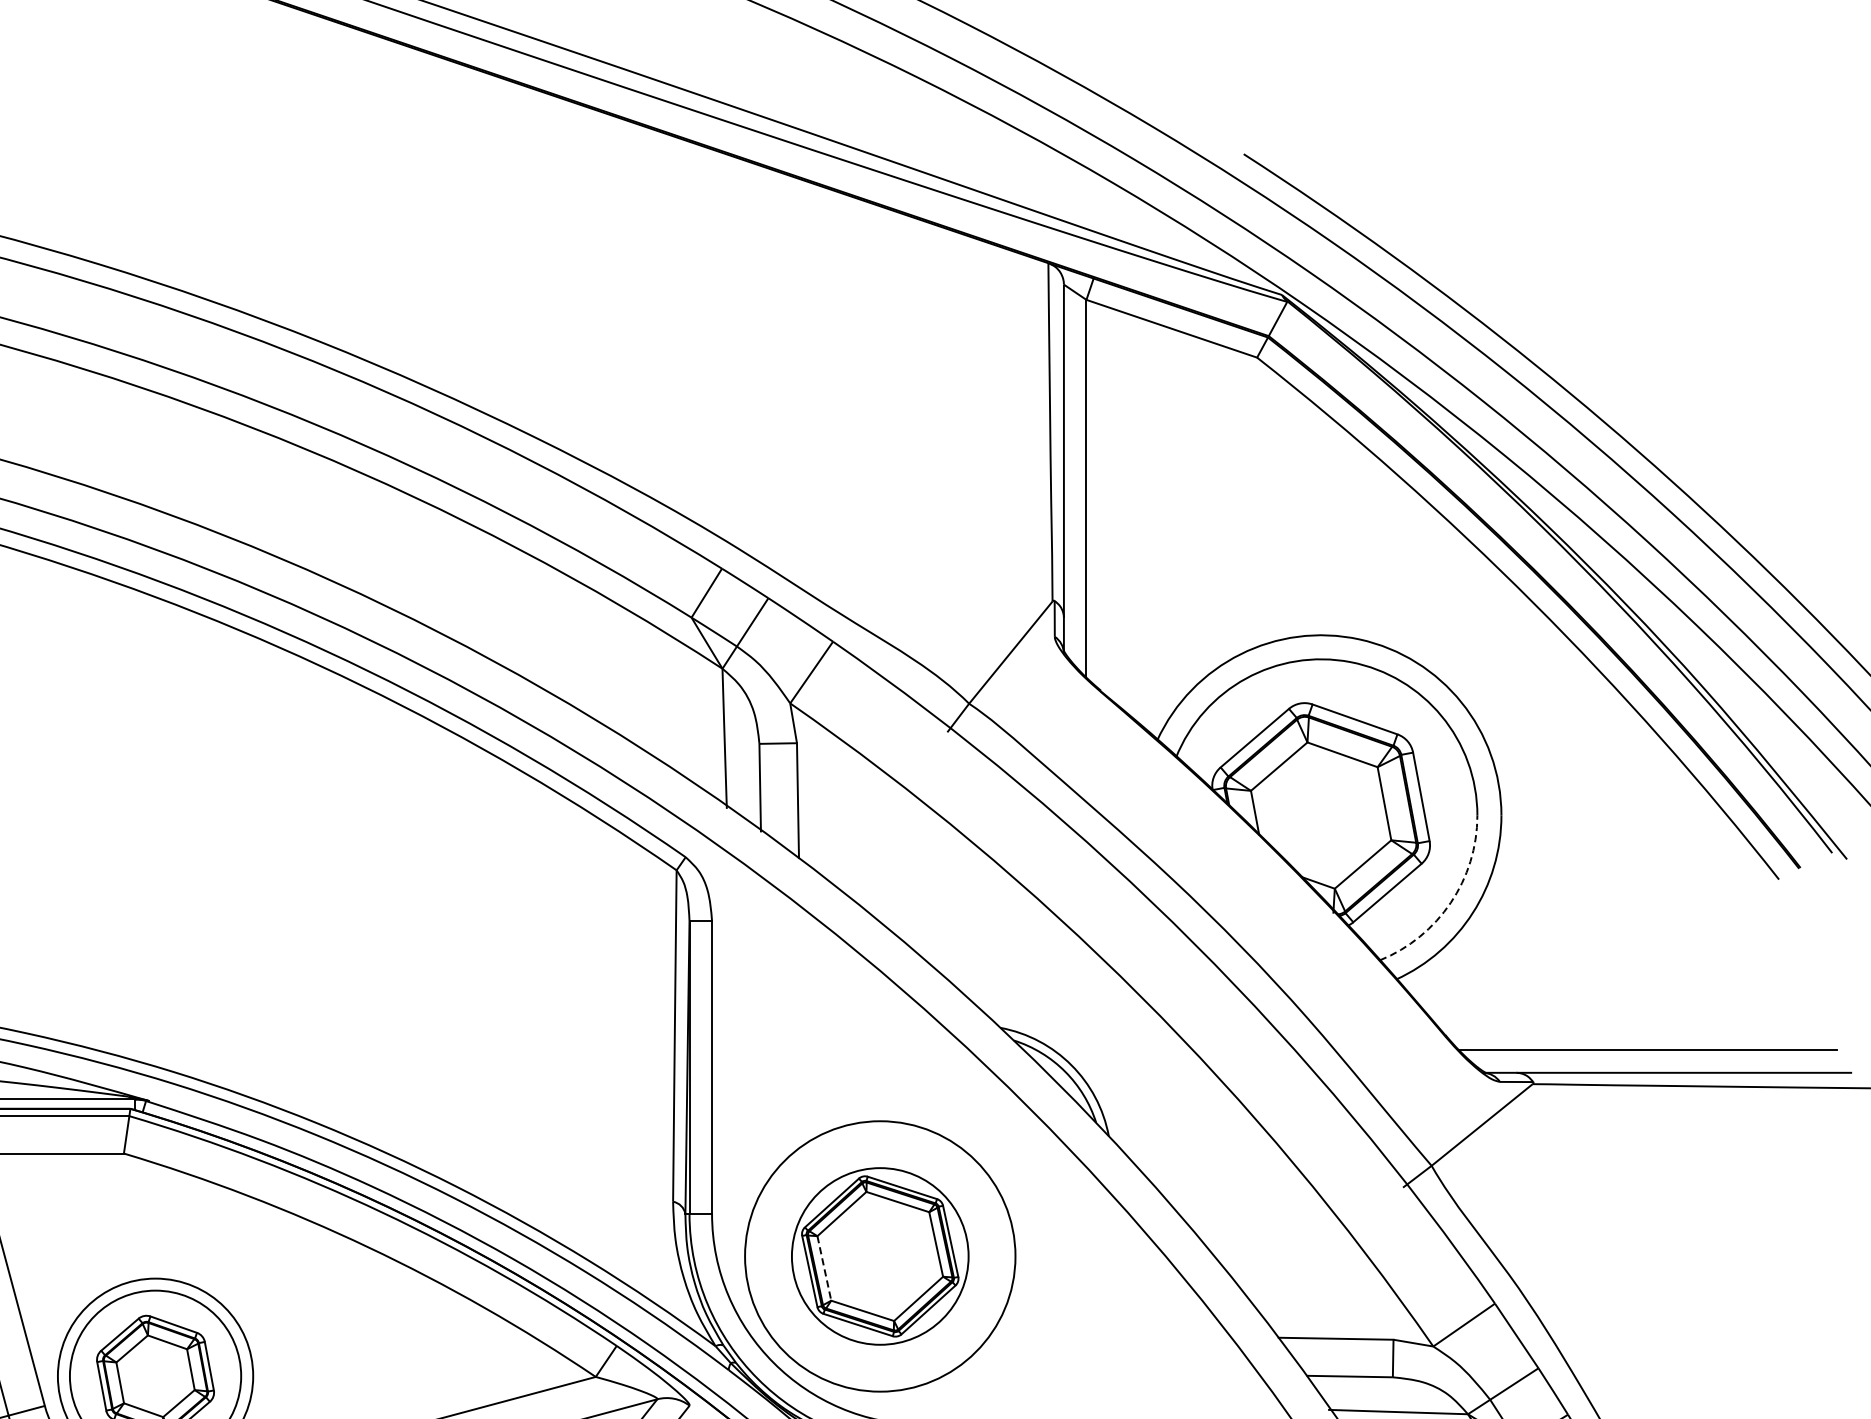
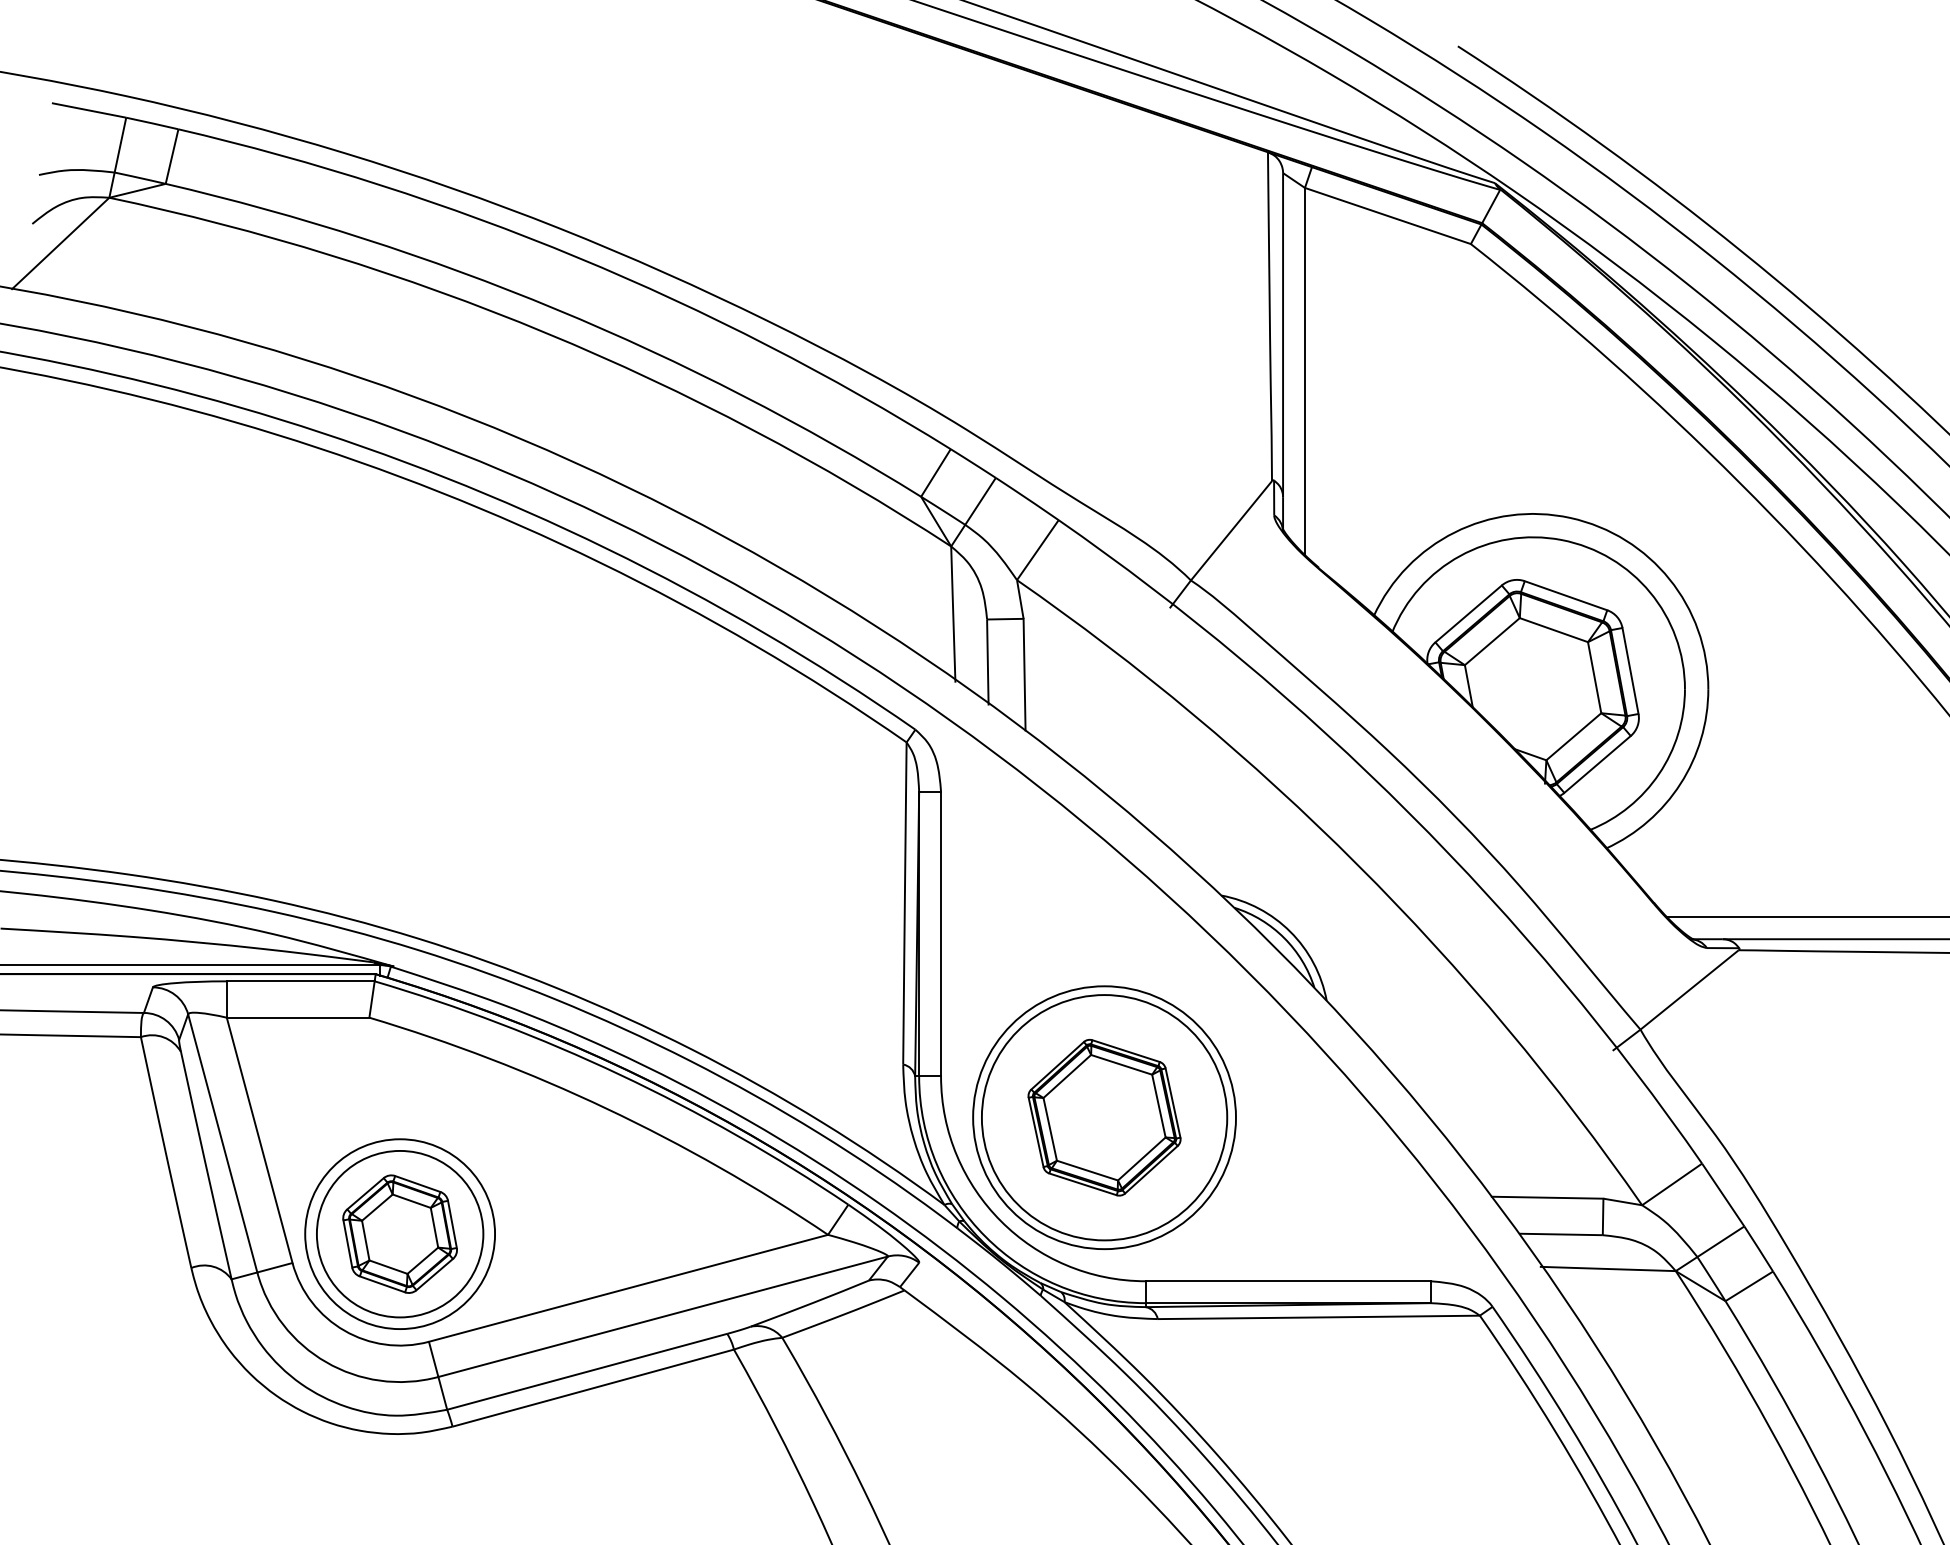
arc: (1451, 903) -> (1659, 774), dashed -> solid
circle: (880, 1256) -> (1104, 1117), size x1.43
line: (824, 1268) -> (1050, 1129), dashed -> solid

